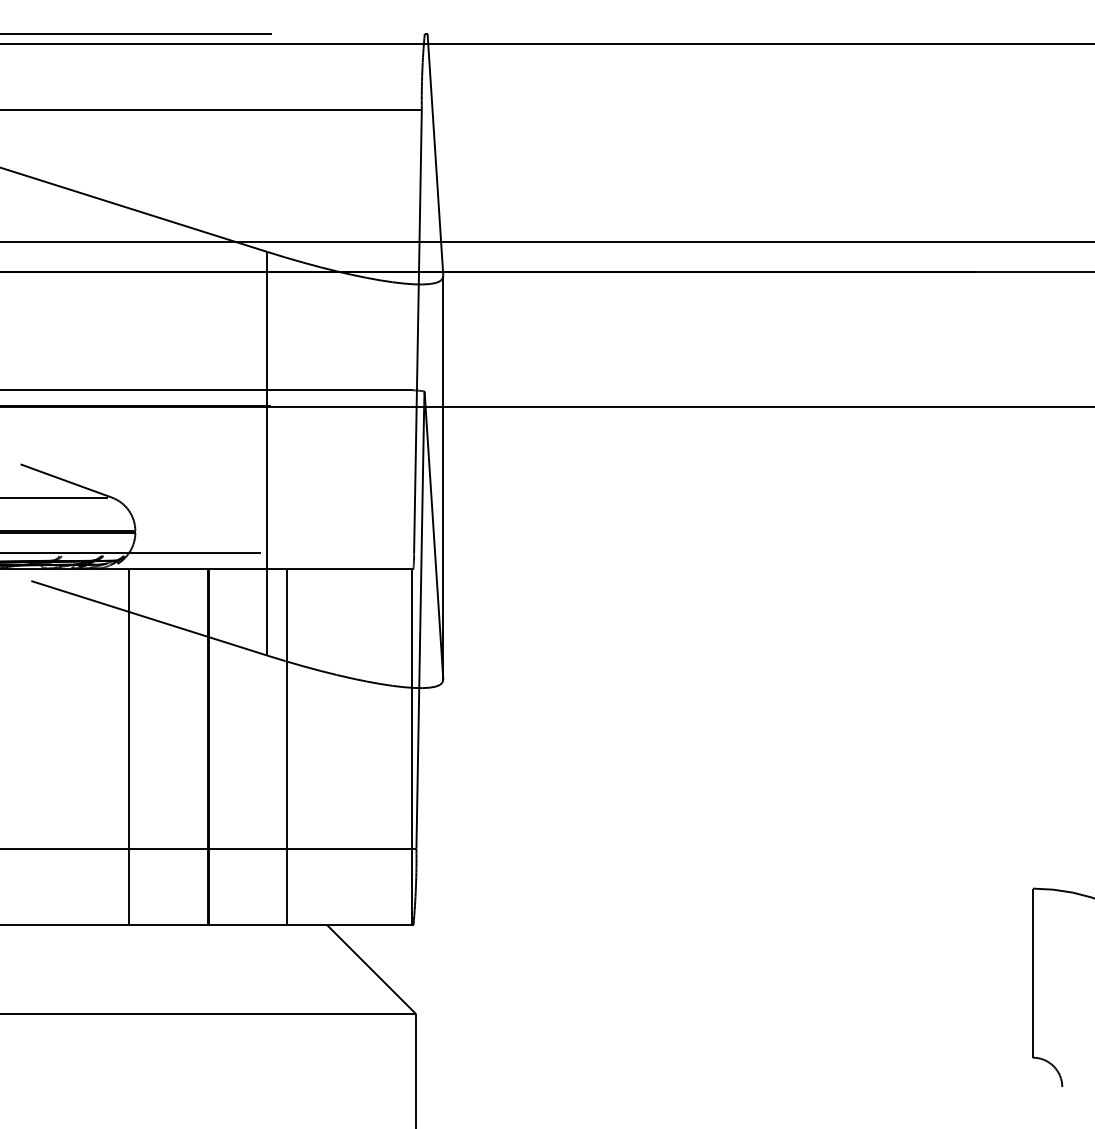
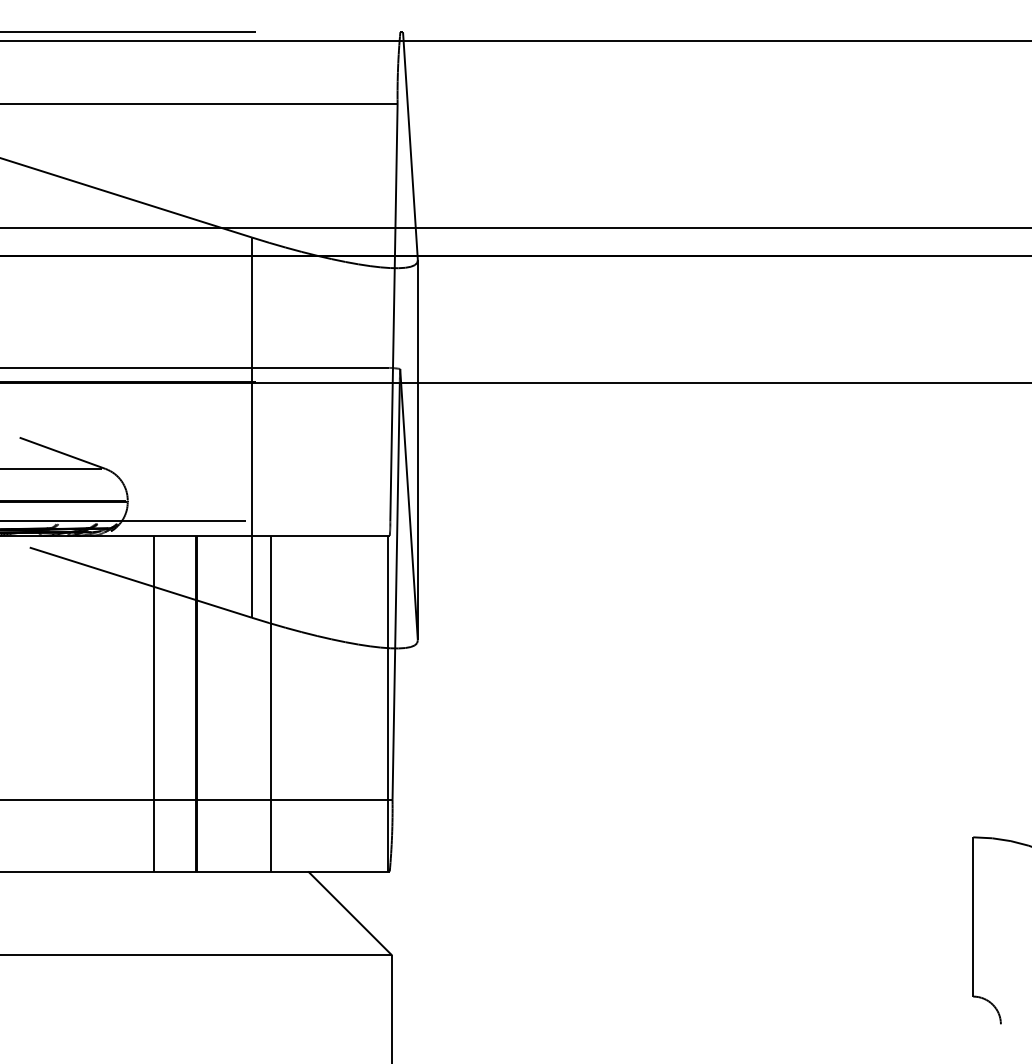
line: (128, 746) -> (154, 703), moved

